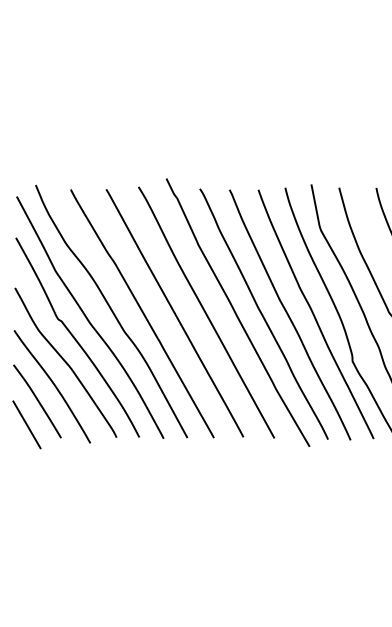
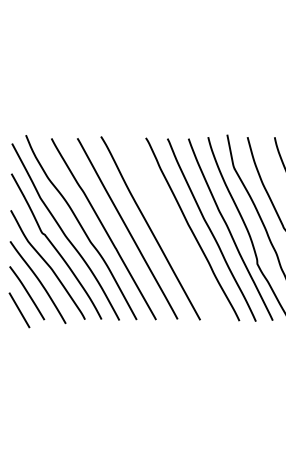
curve: (236, 312) -> (172, 228), removed

